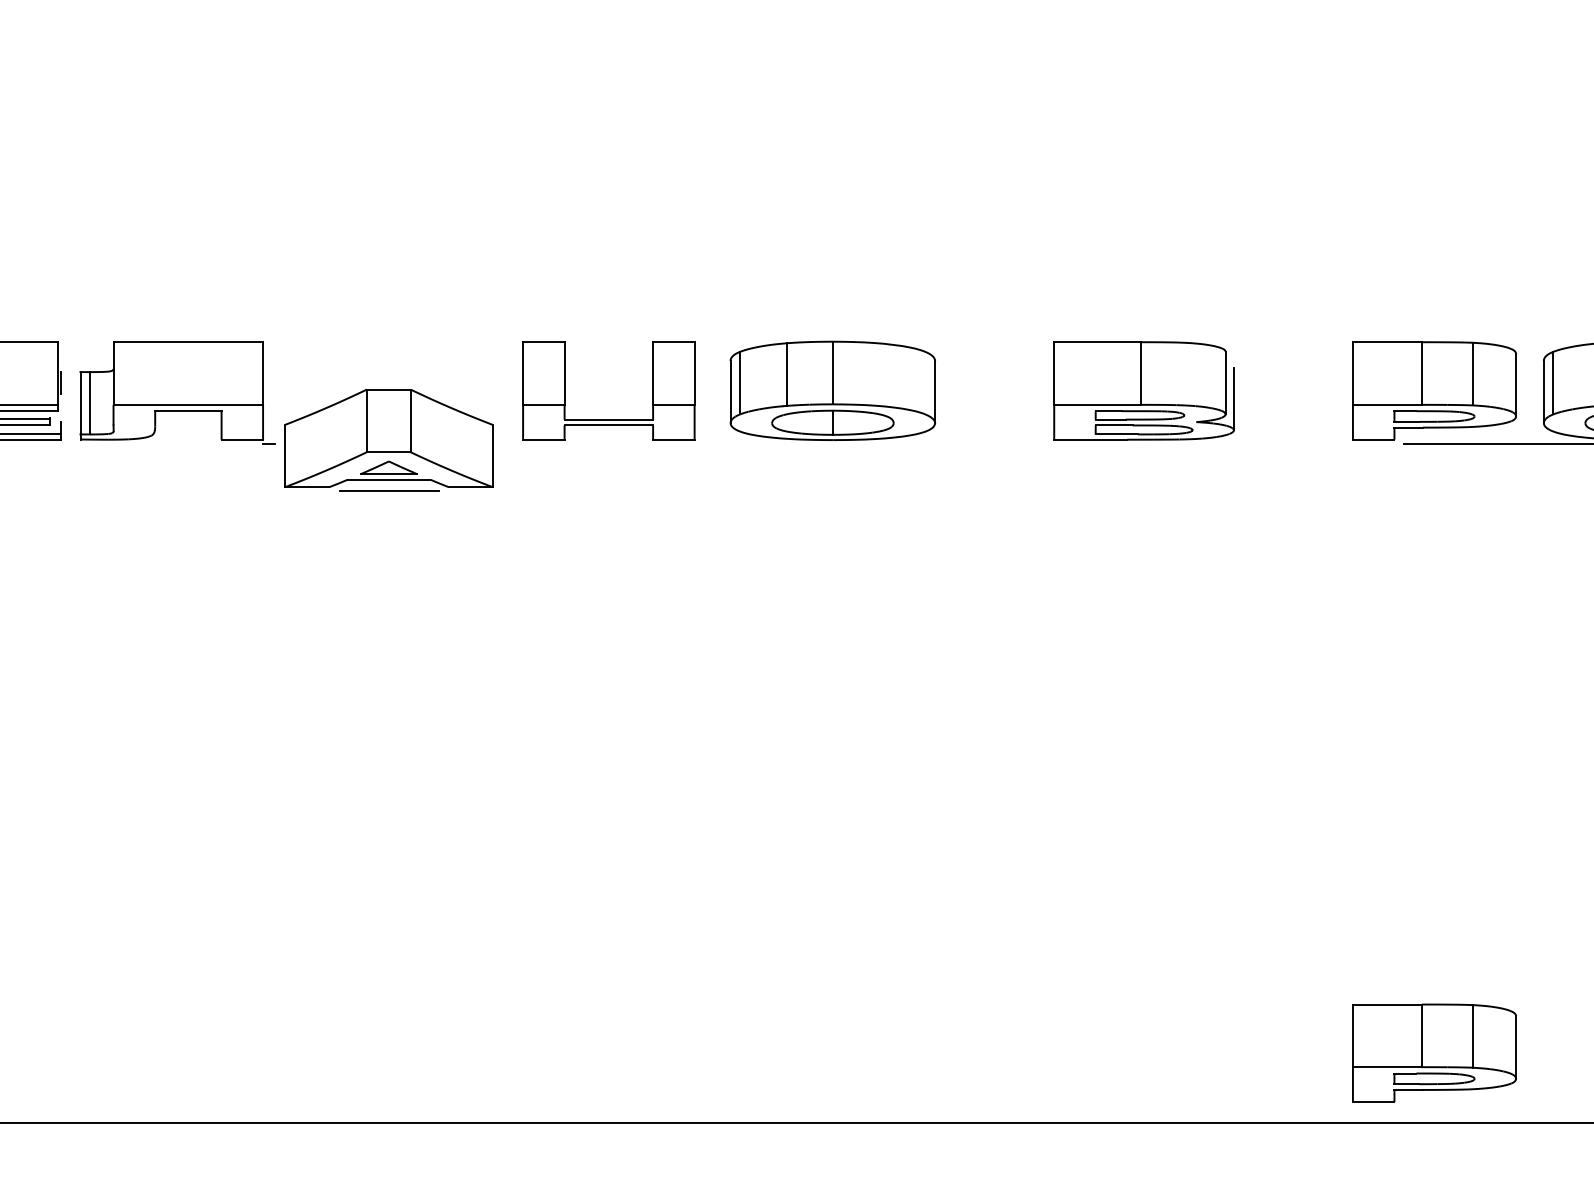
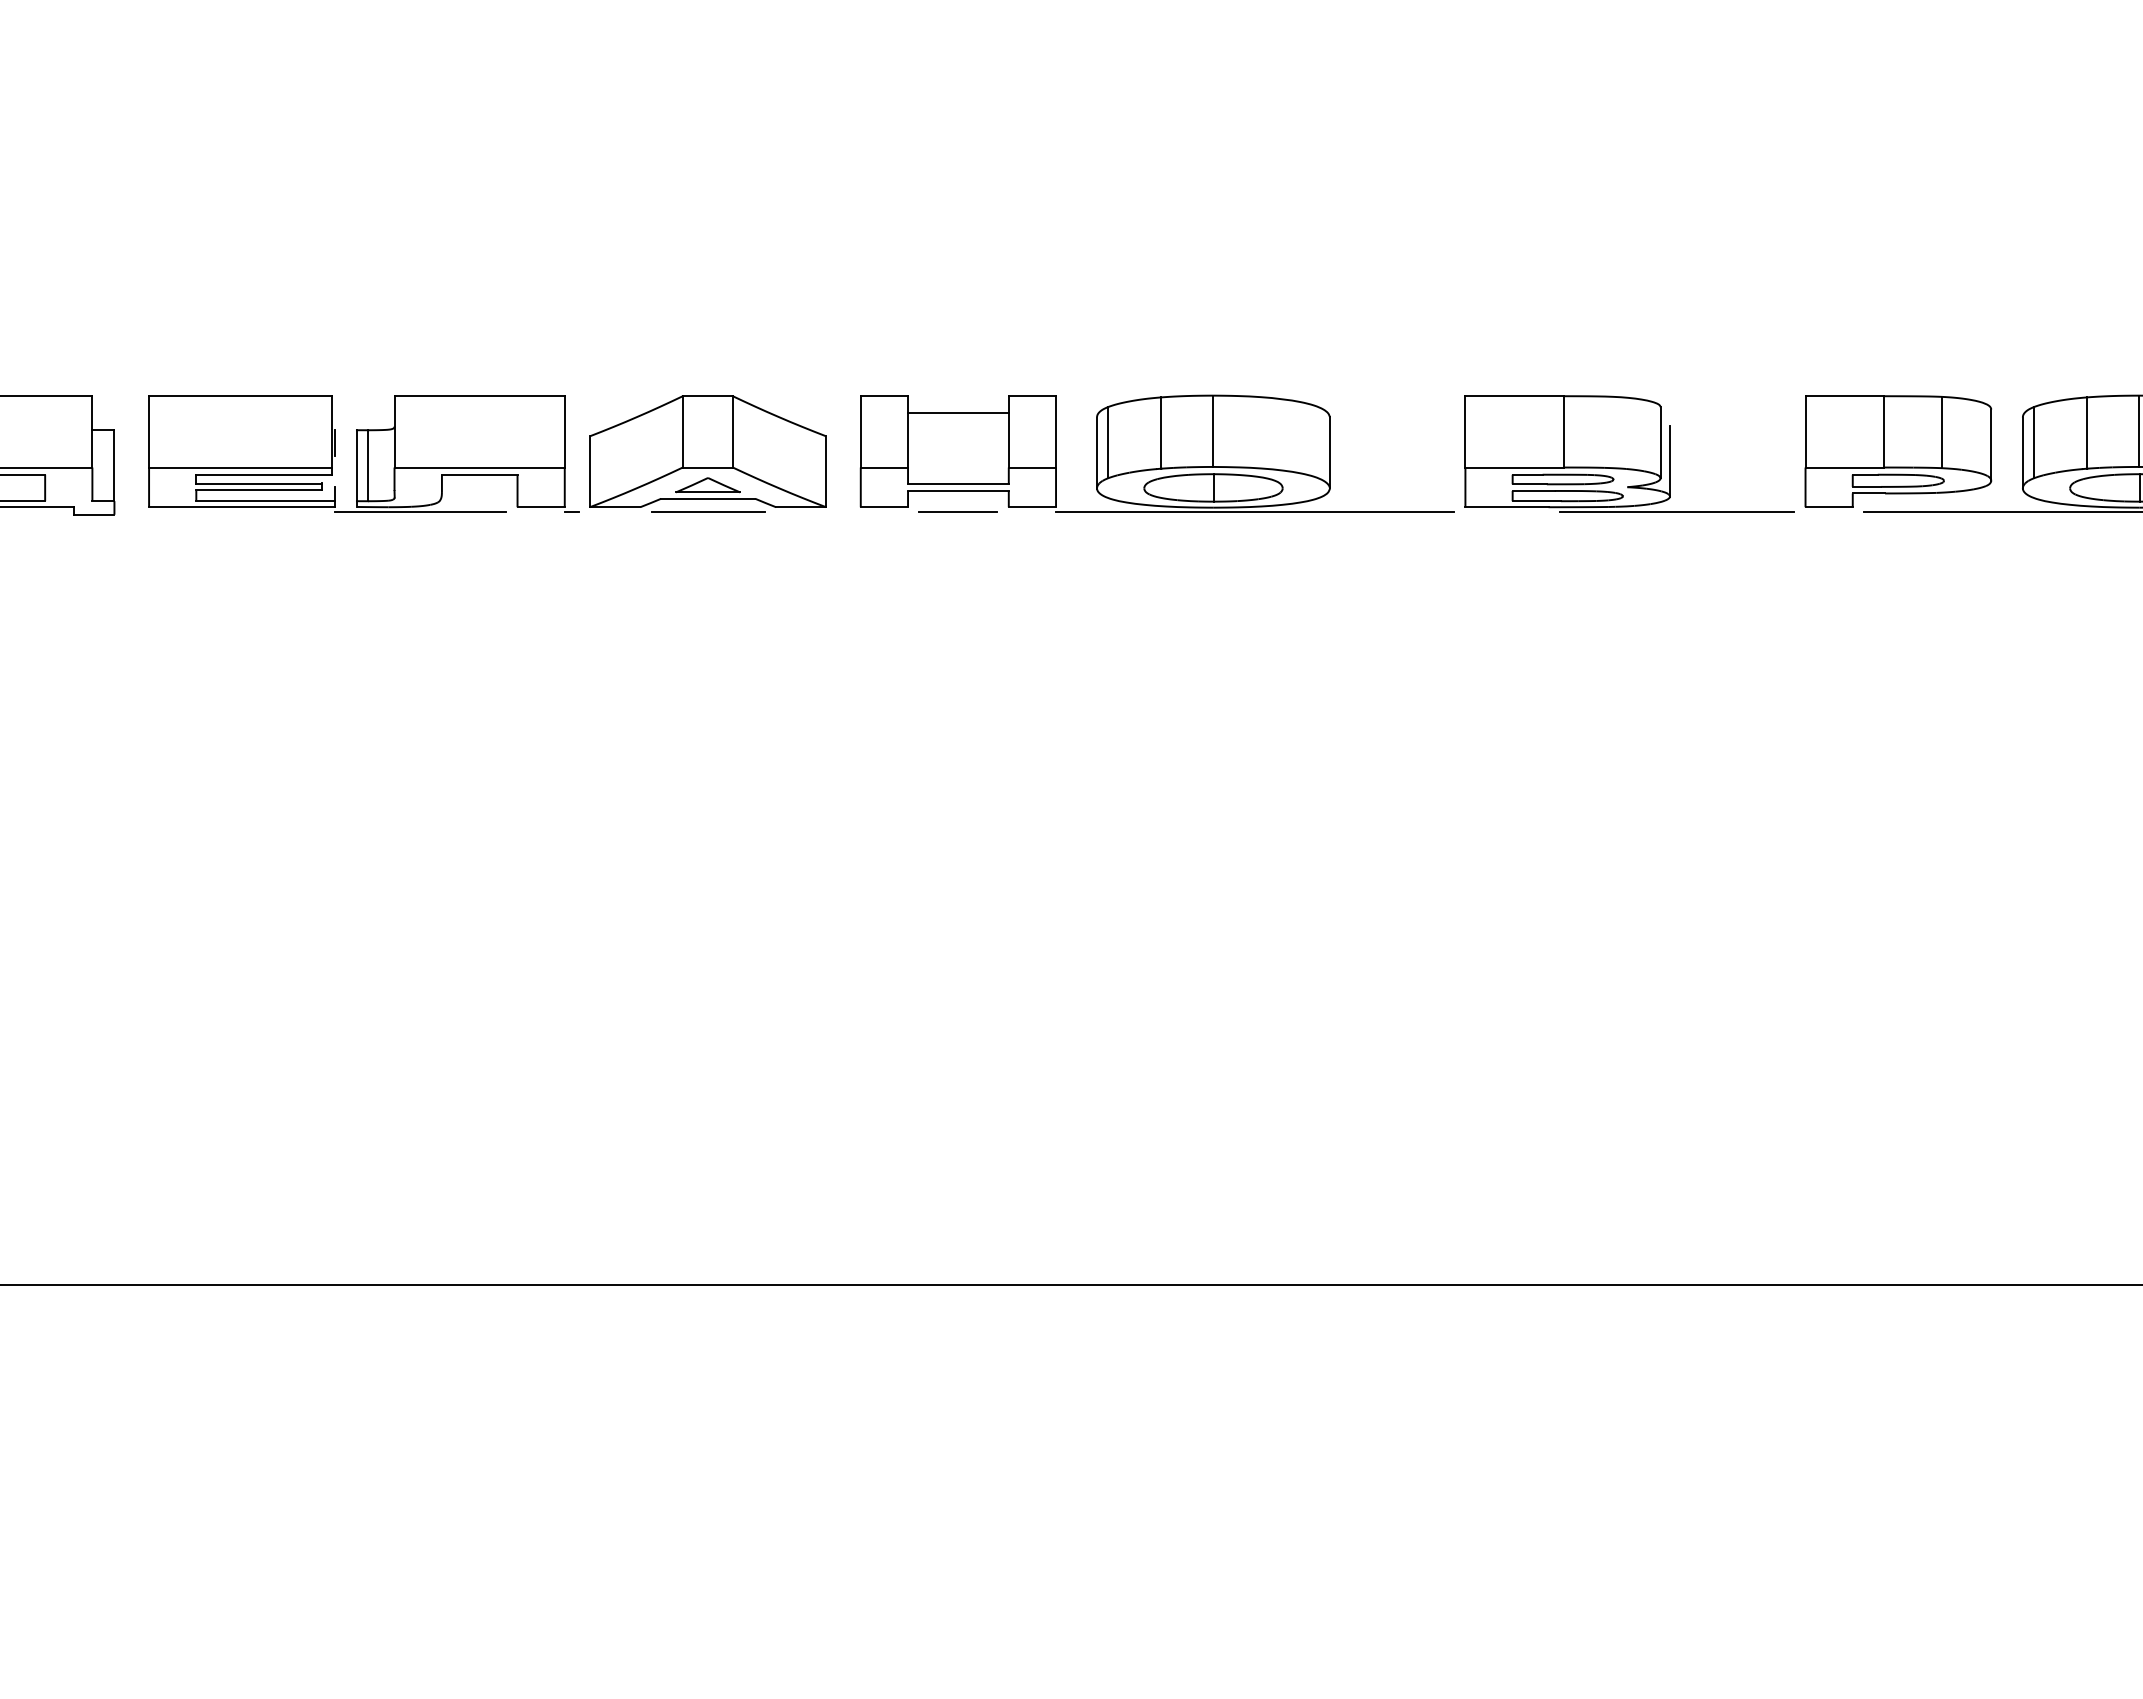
line: (608, 357) -> (958, 413), added
part: (388, 439) -> (707, 453), moved
line: (136, 443) -> (420, 511), added
line: (608, 443) -> (957, 511), added
line: (869, 443) -> (1255, 511), added
line: (1239, 443) -> (1676, 511), added
part: (1434, 1053) -> (1898, 1205), removed

